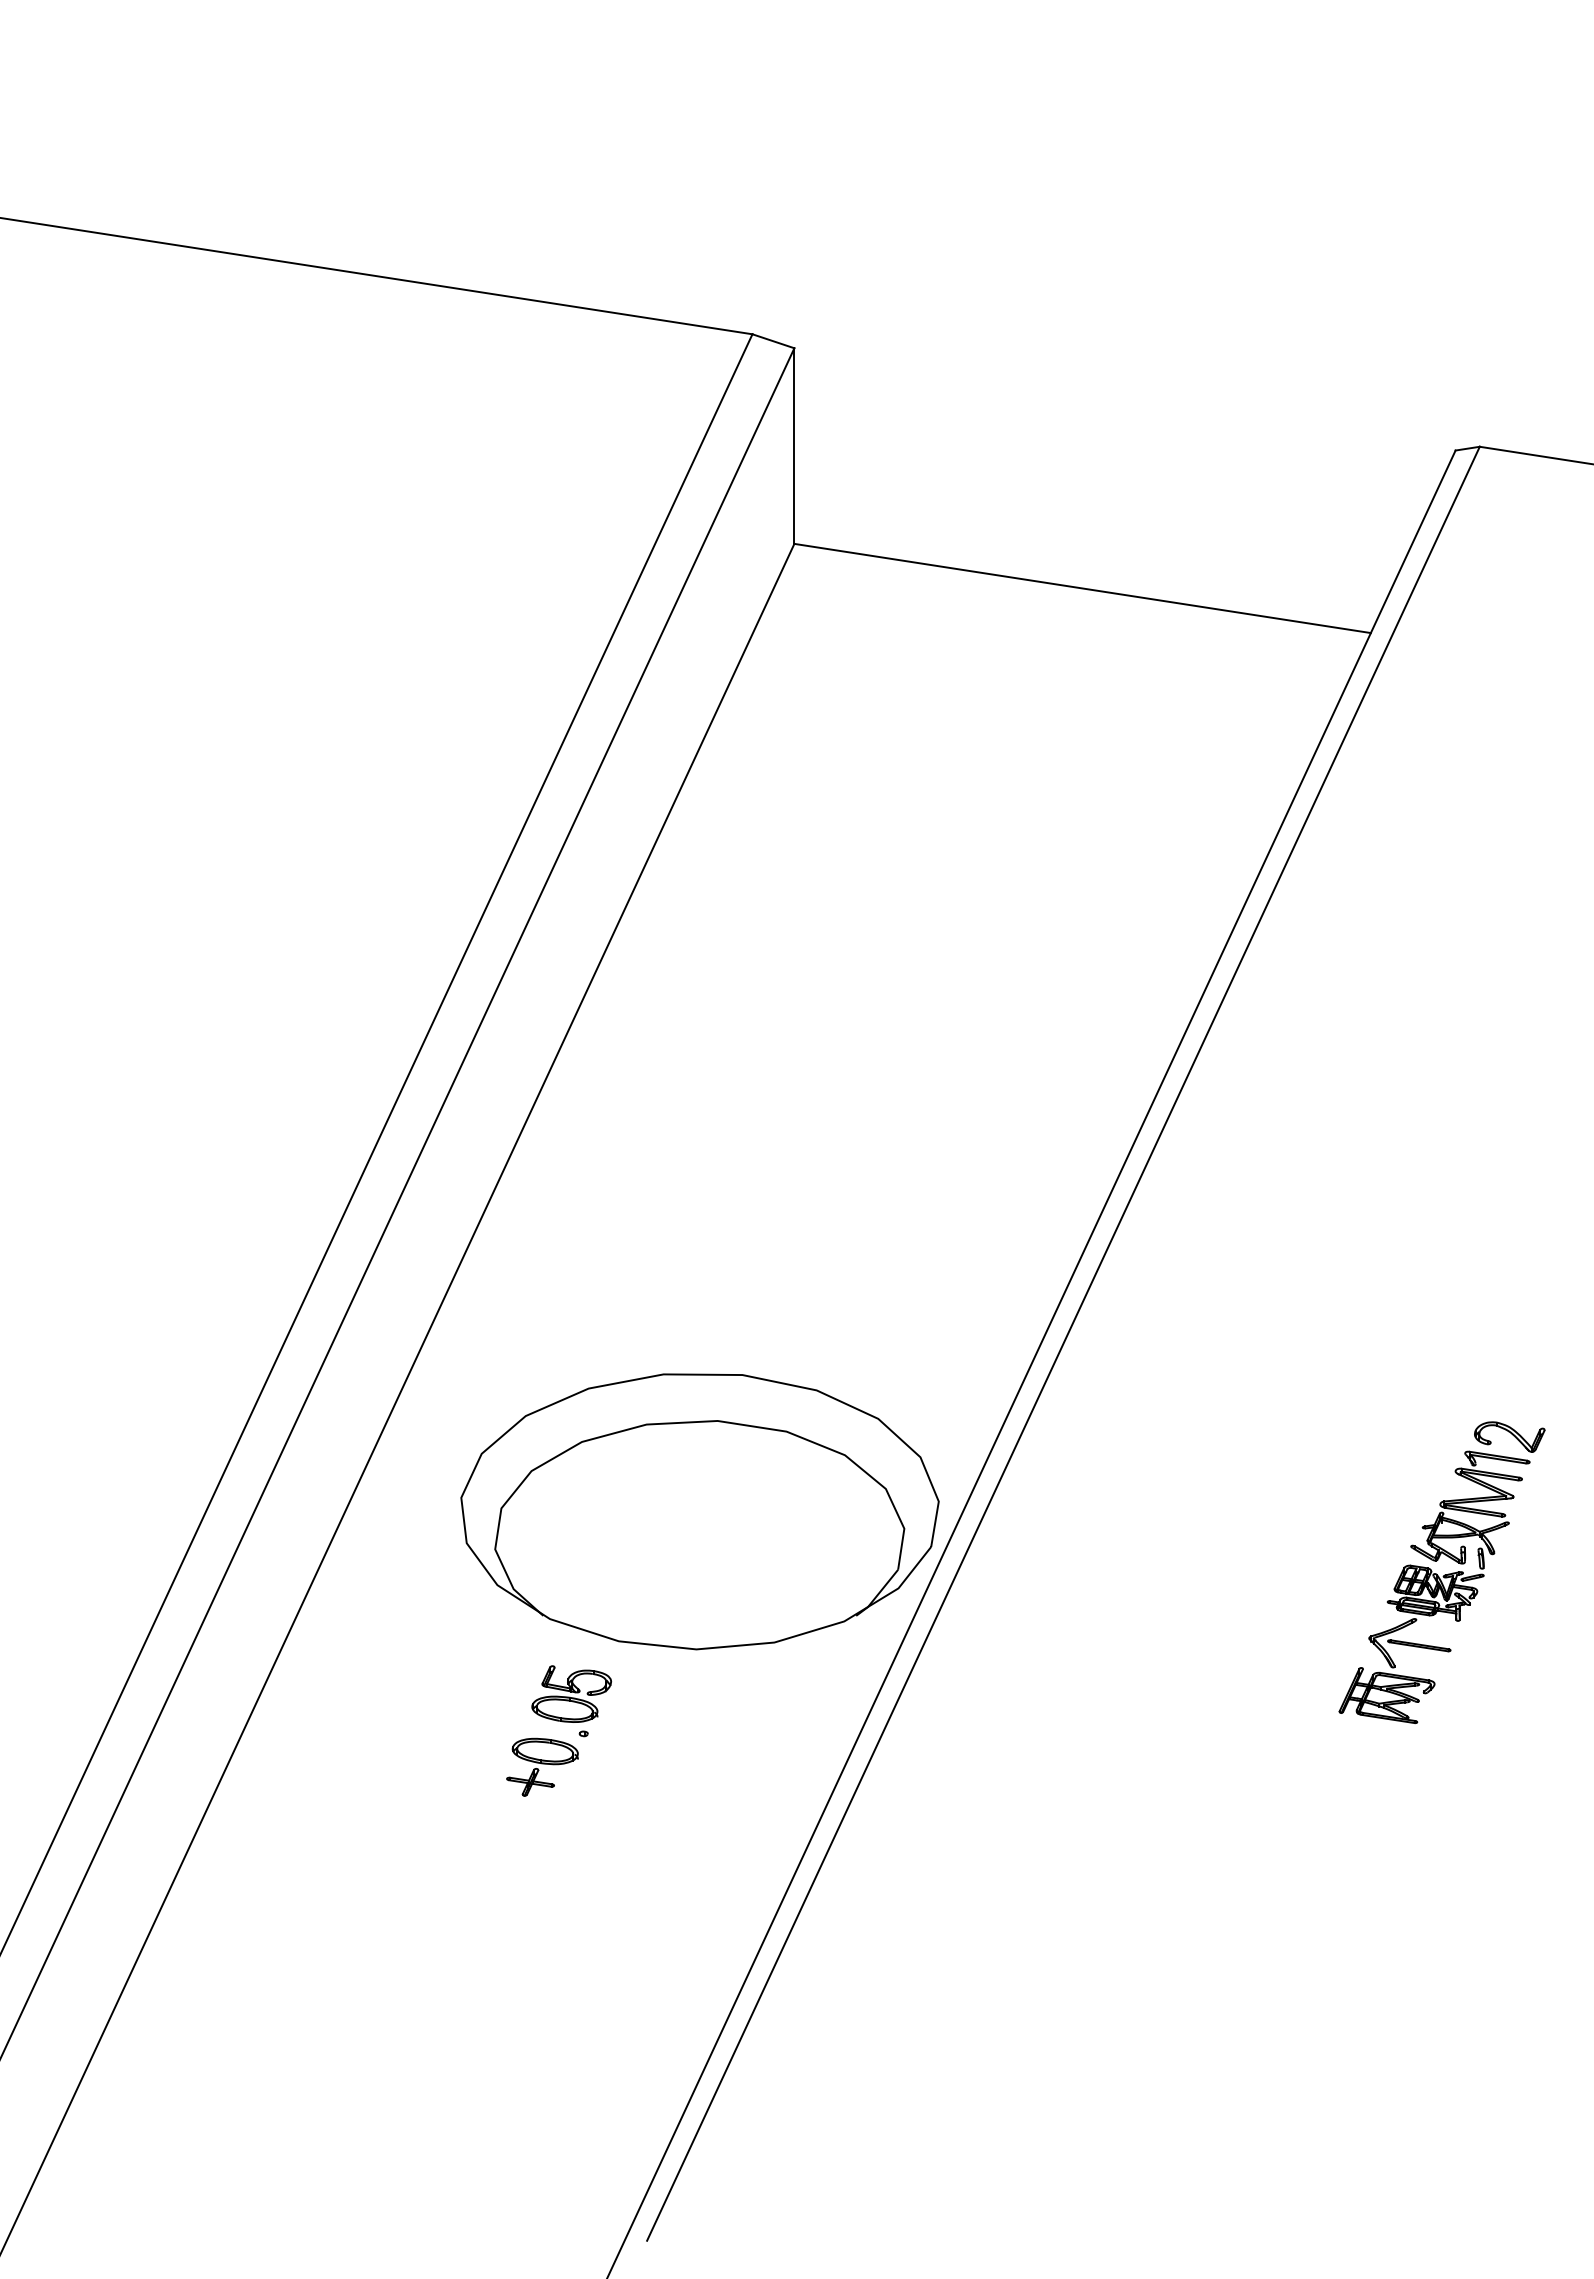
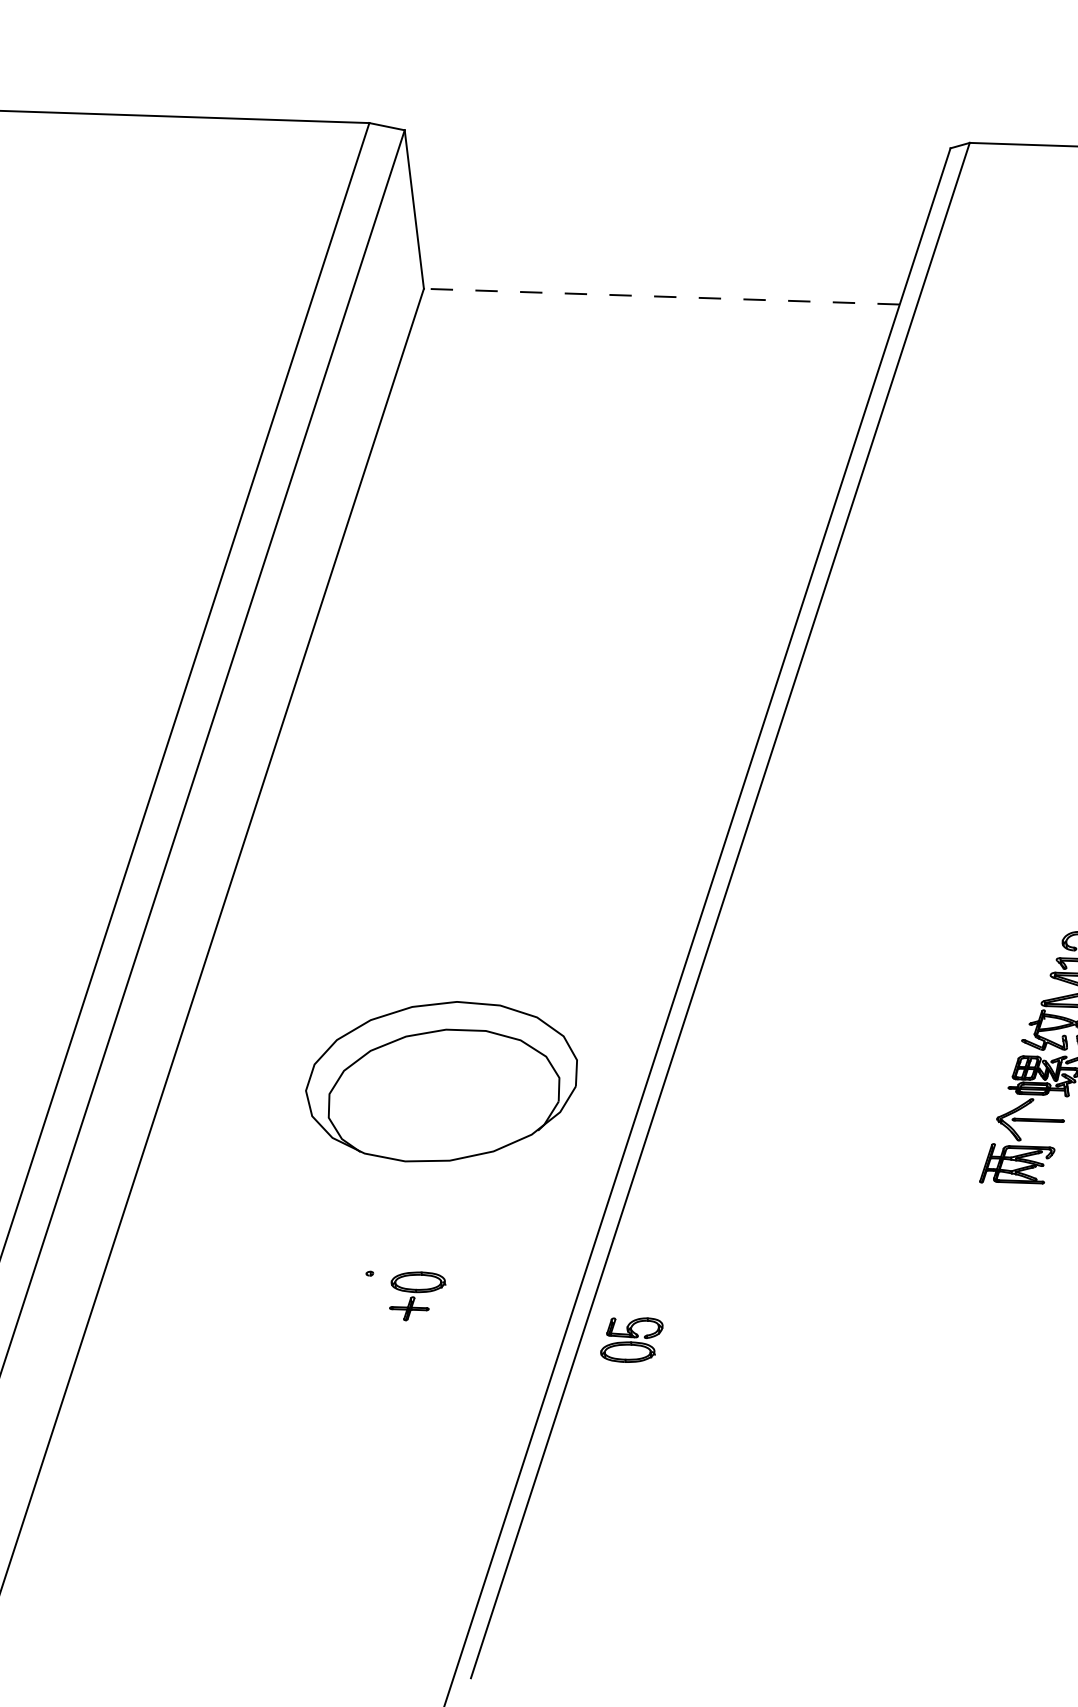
line: (1082, 588) -> (661, 296), solid -> dashed
part: (699, 1511) -> (441, 1082), size x0.7
part: (571, 1693) -> (631, 1338), moved
part: (542, 1766) -> (417, 1294), moved

